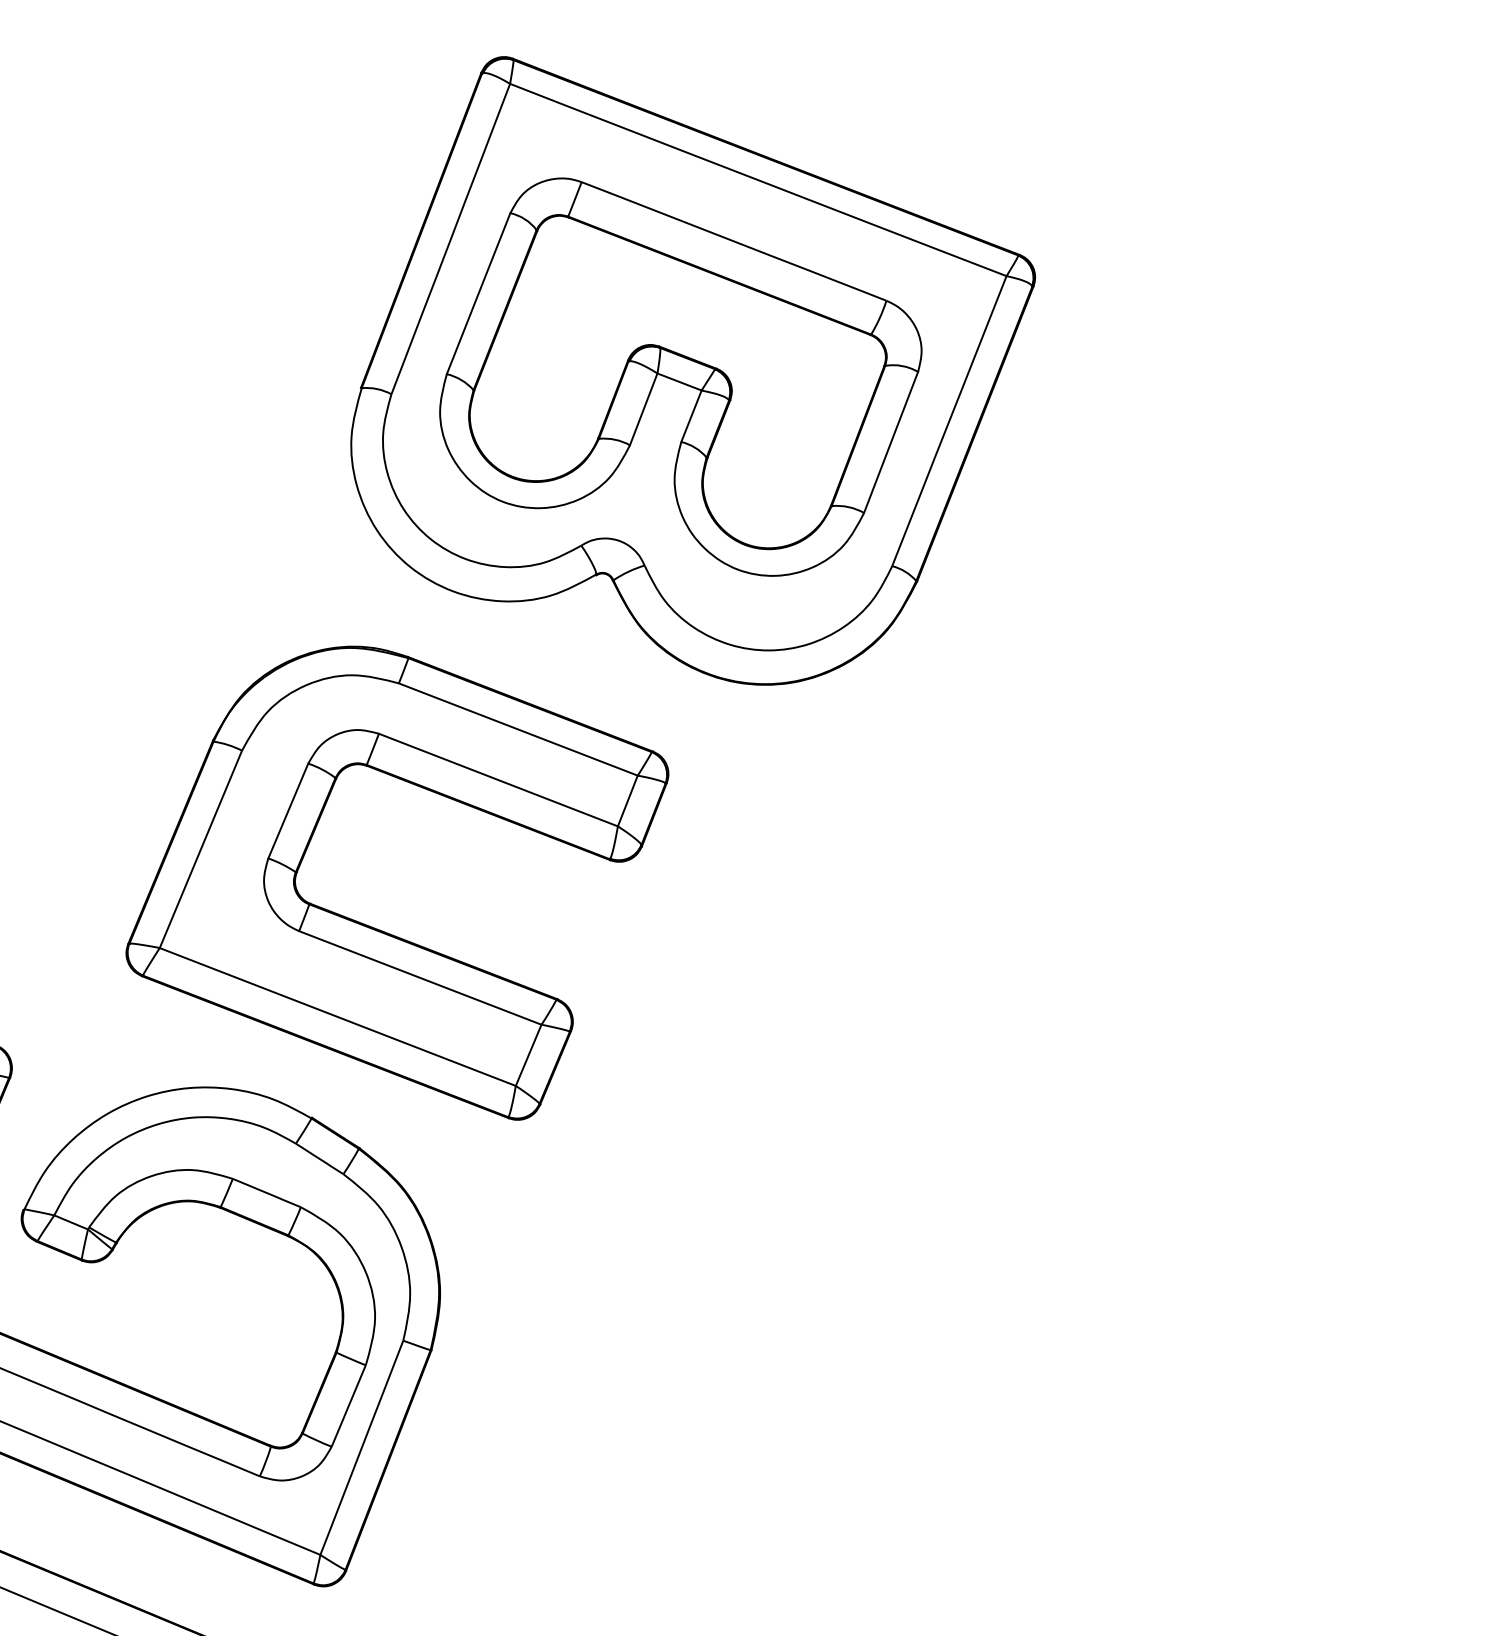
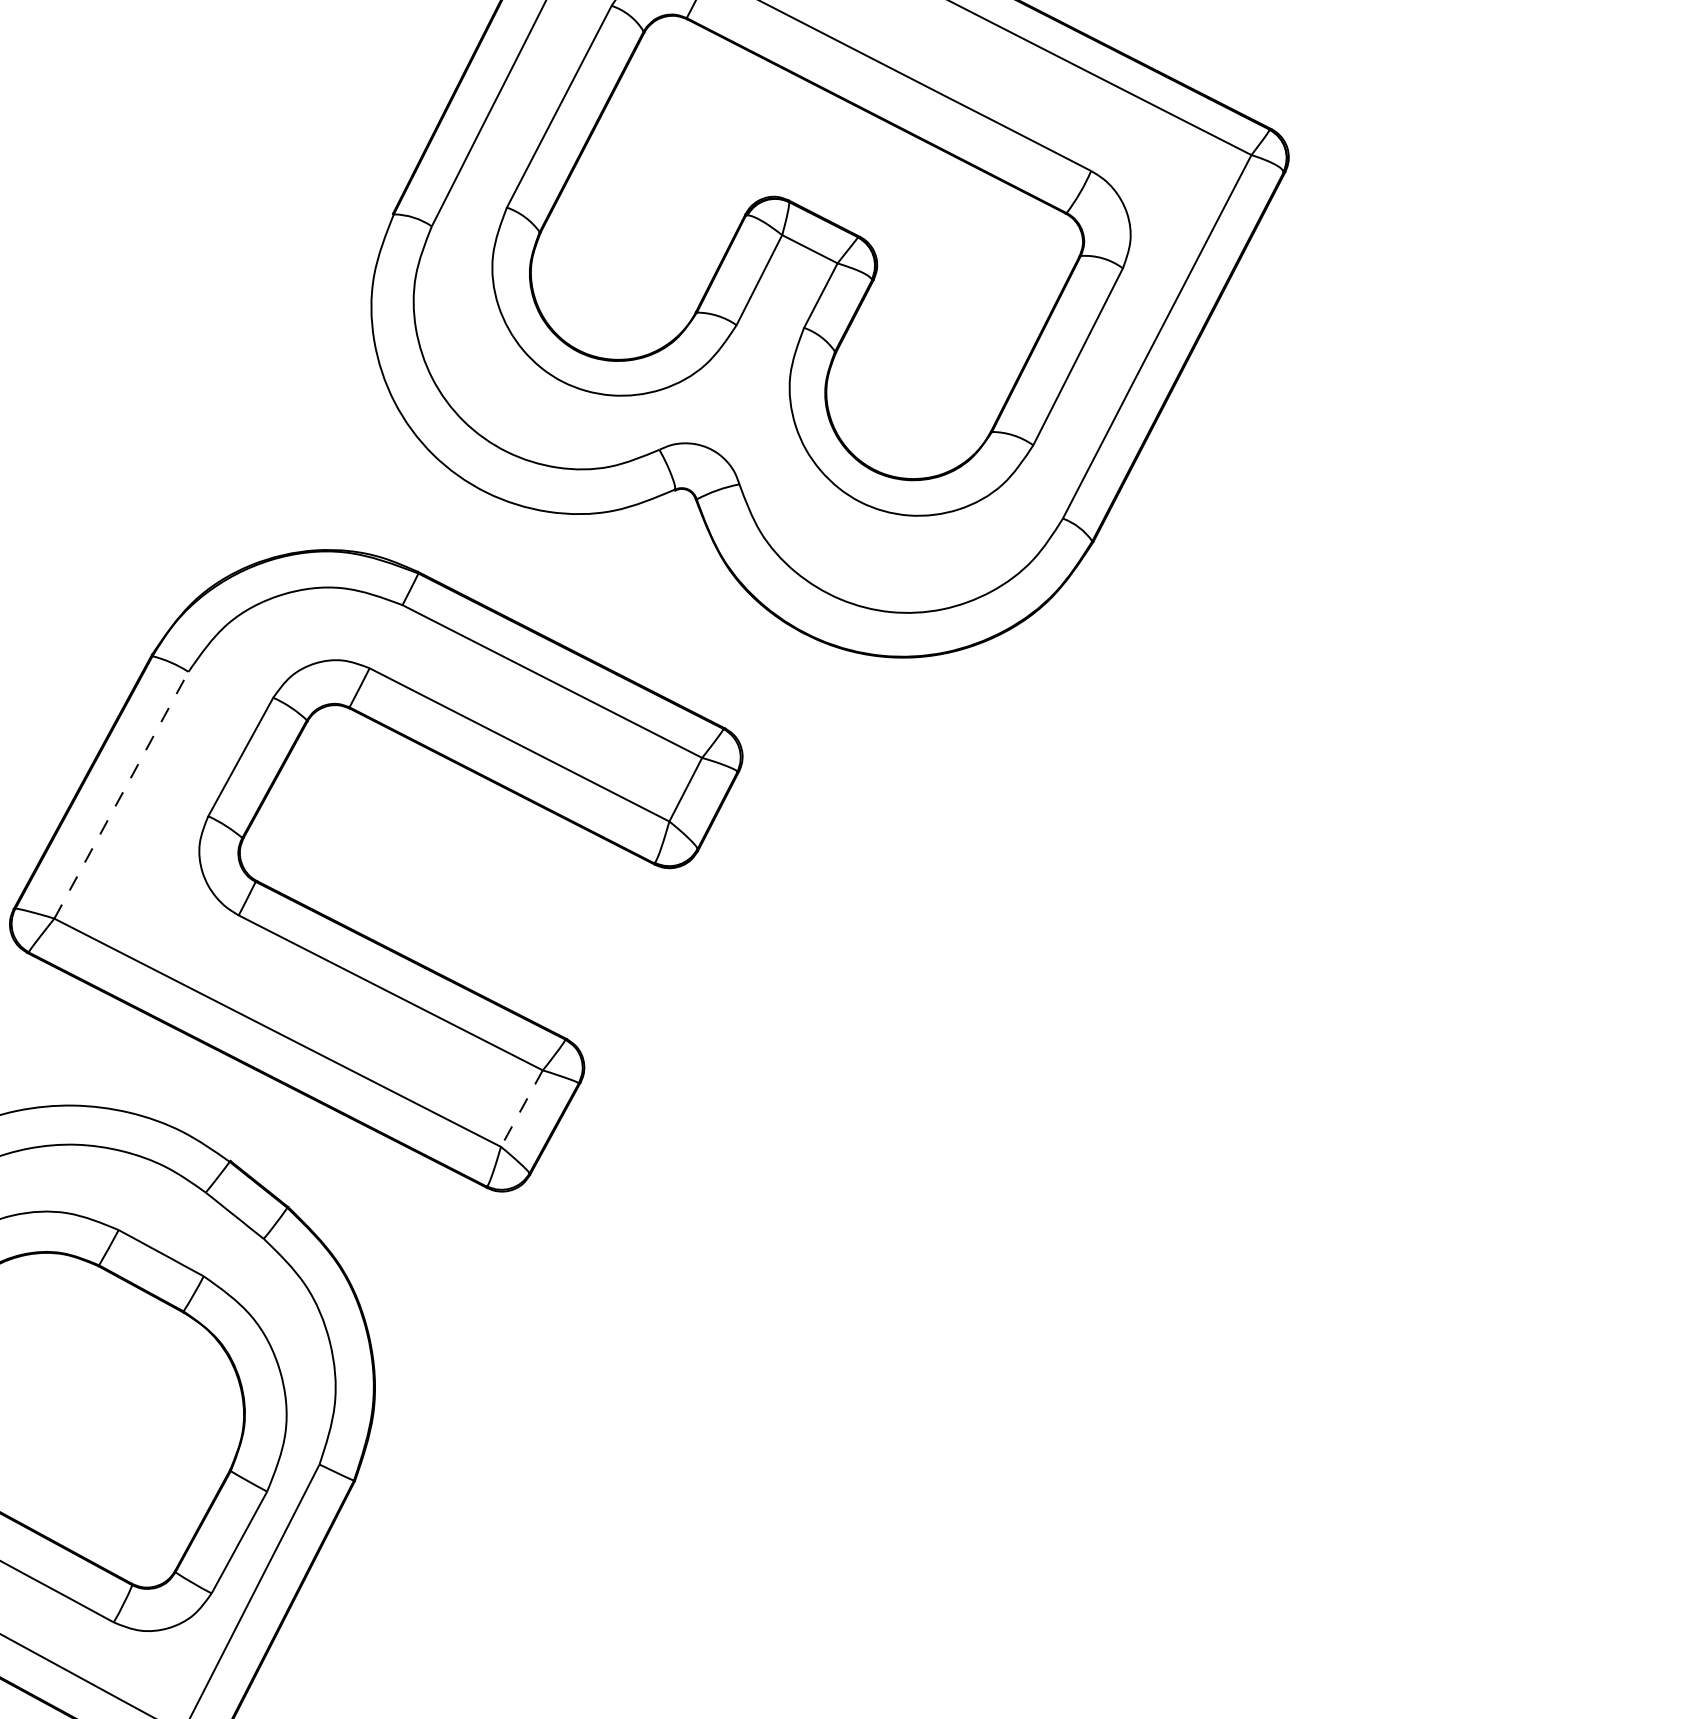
line: (200, 849) -> (120, 795), solid -> dashed
line: (528, 1055) -> (521, 1108), solid -> dashed

